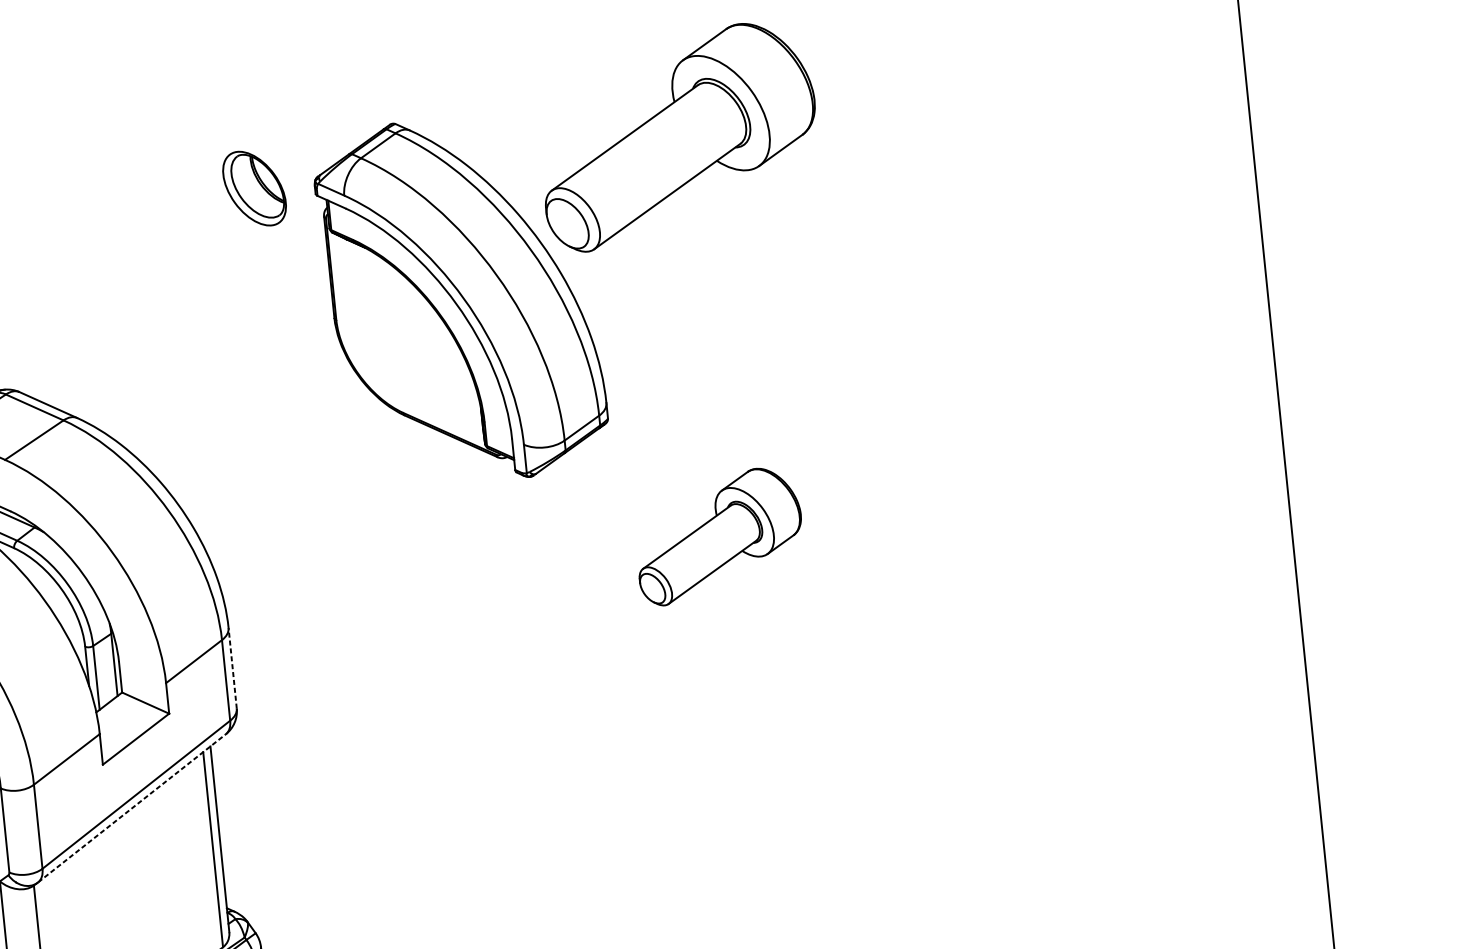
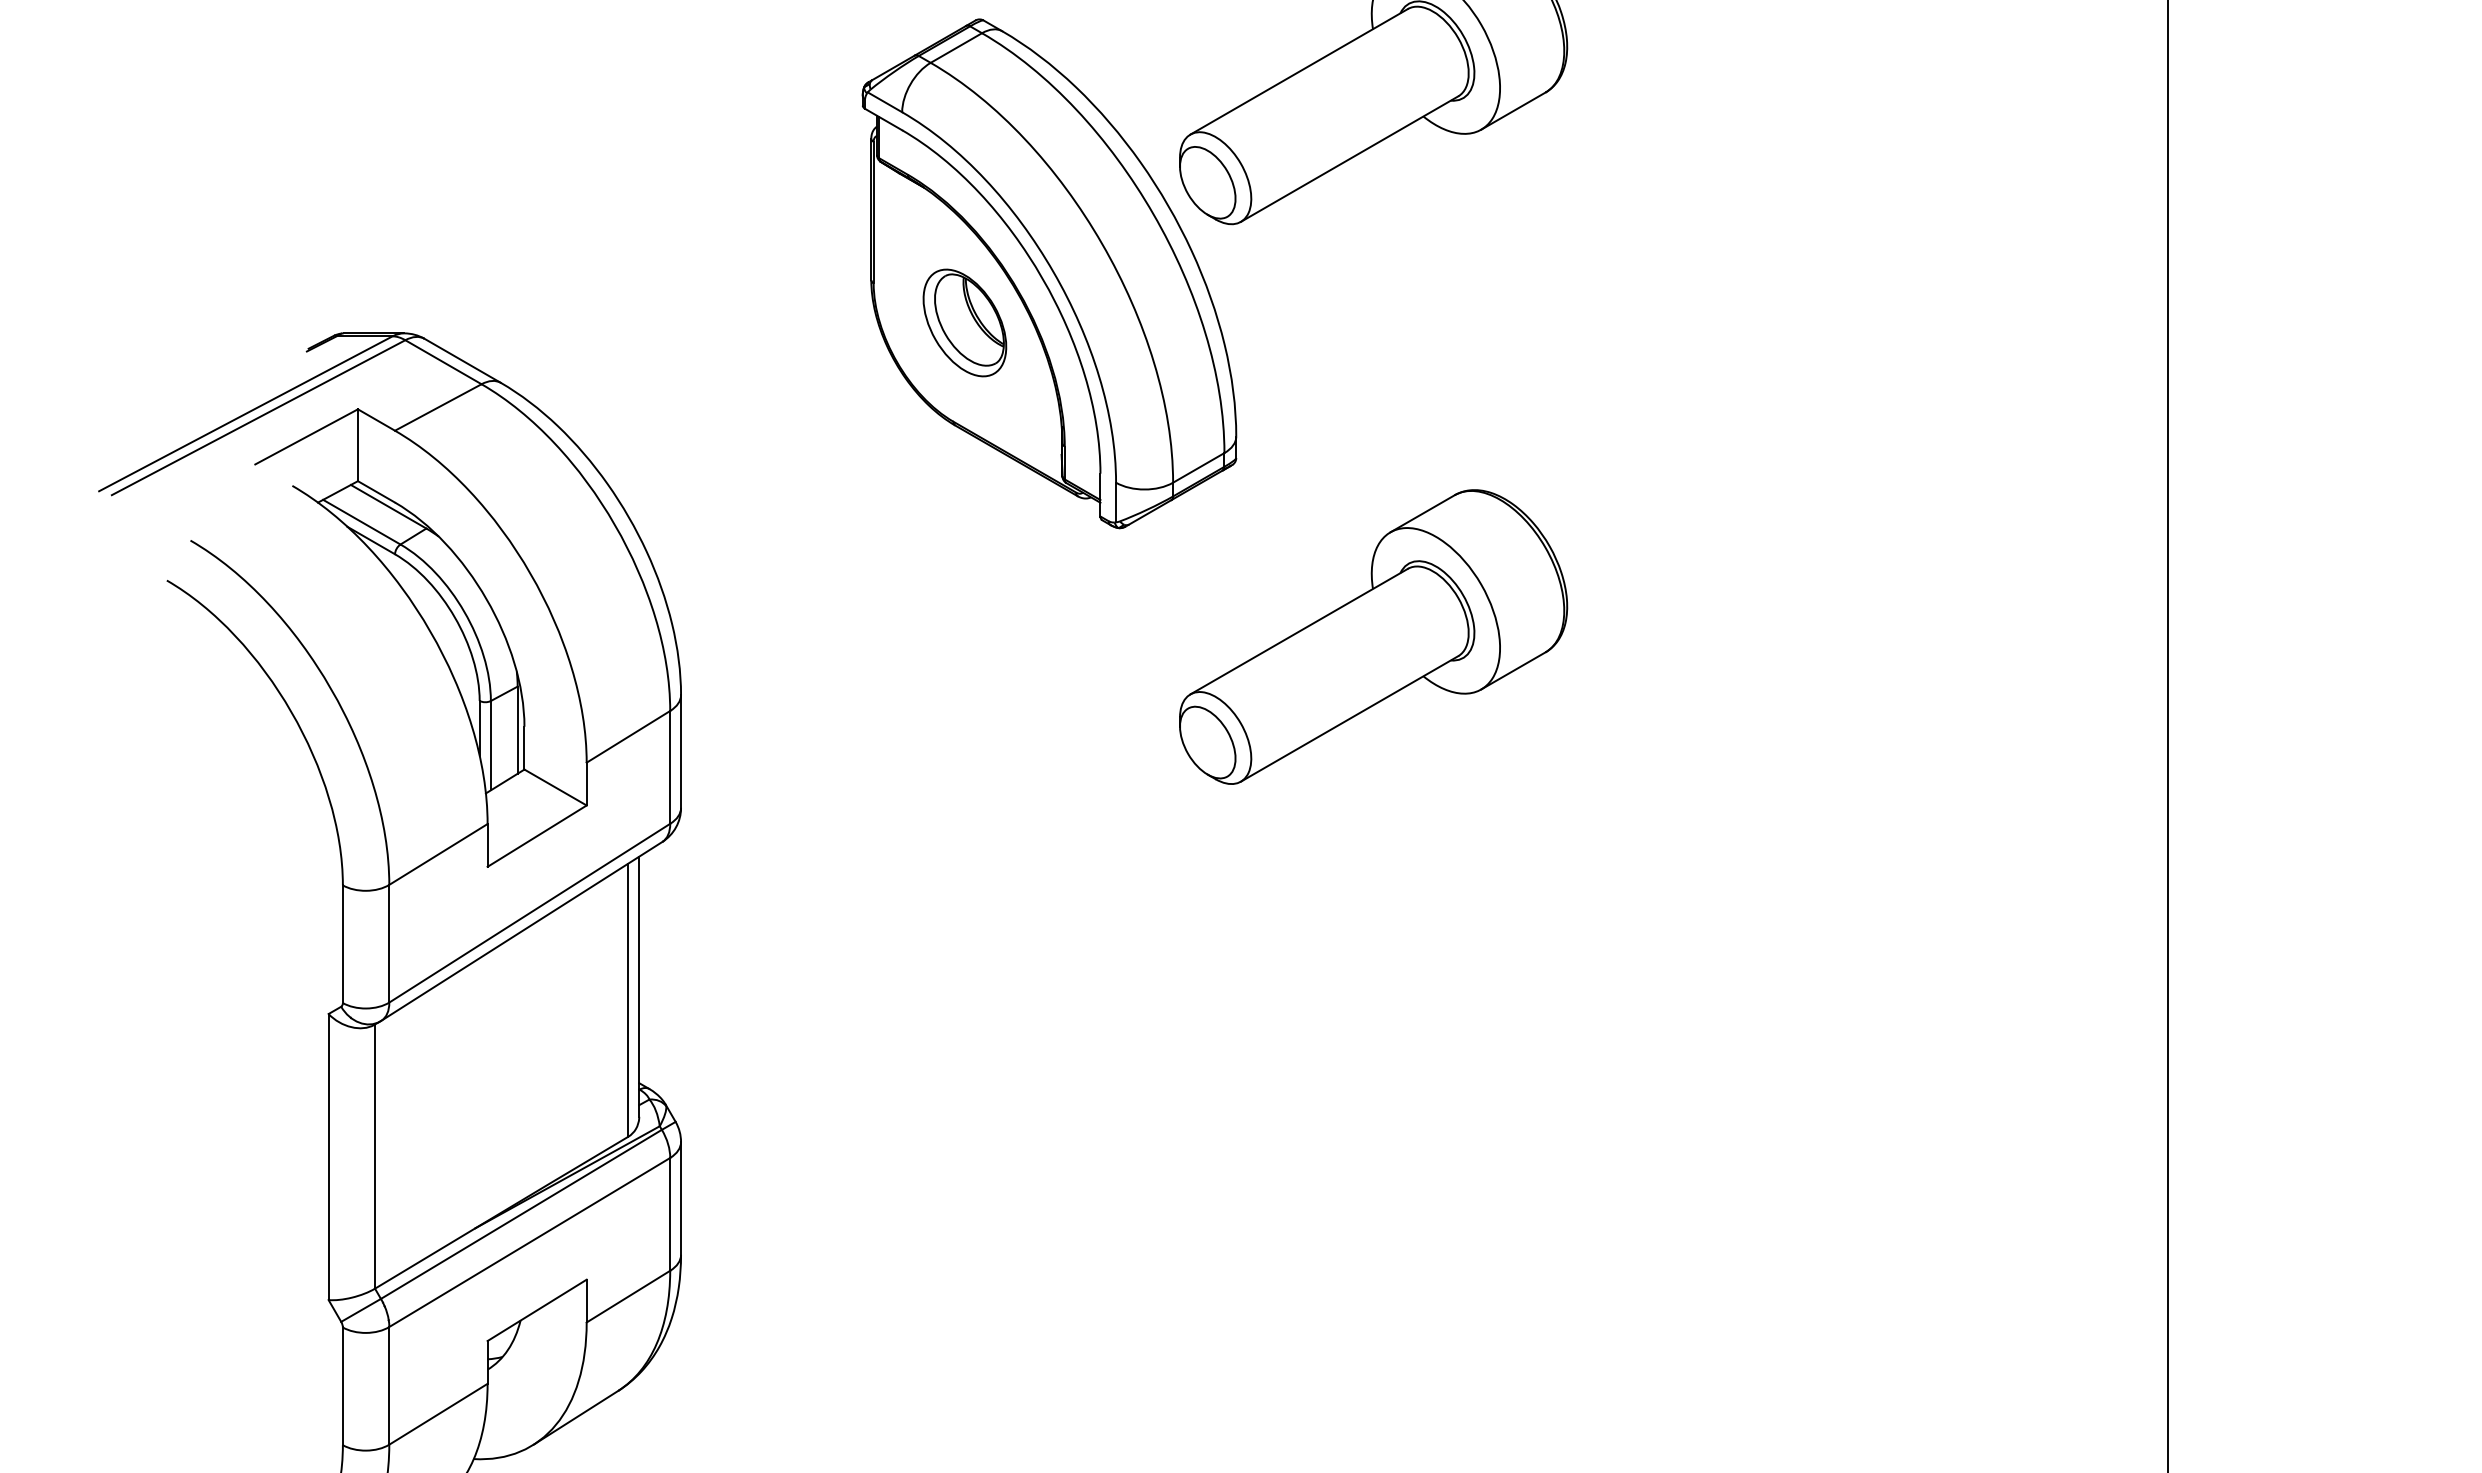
part: (254, 188) -> (964, 322), moved
part: (718, 535) -> (1373, 636), size x1.67
line: (233, 668) -> (681, 751), dashed -> solid
line: (132, 808) -> (522, 931), dashed -> solid

